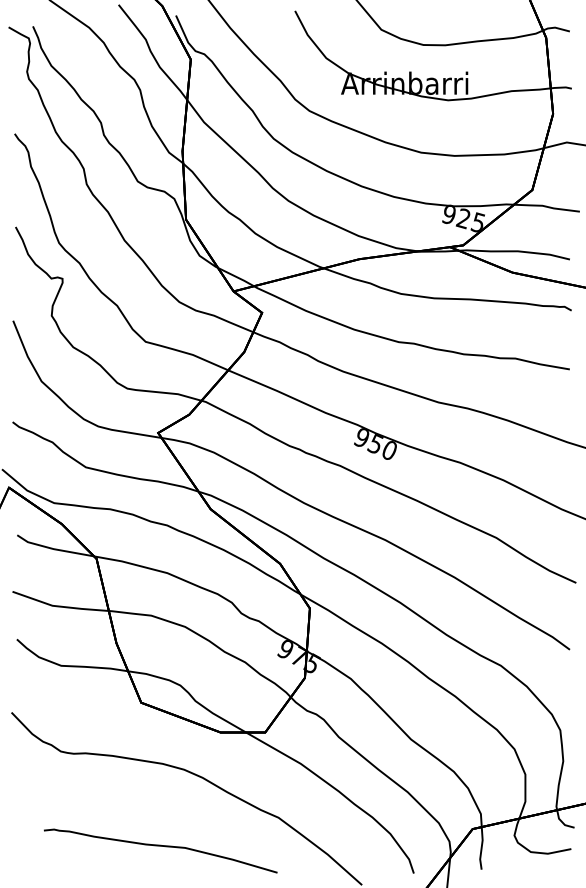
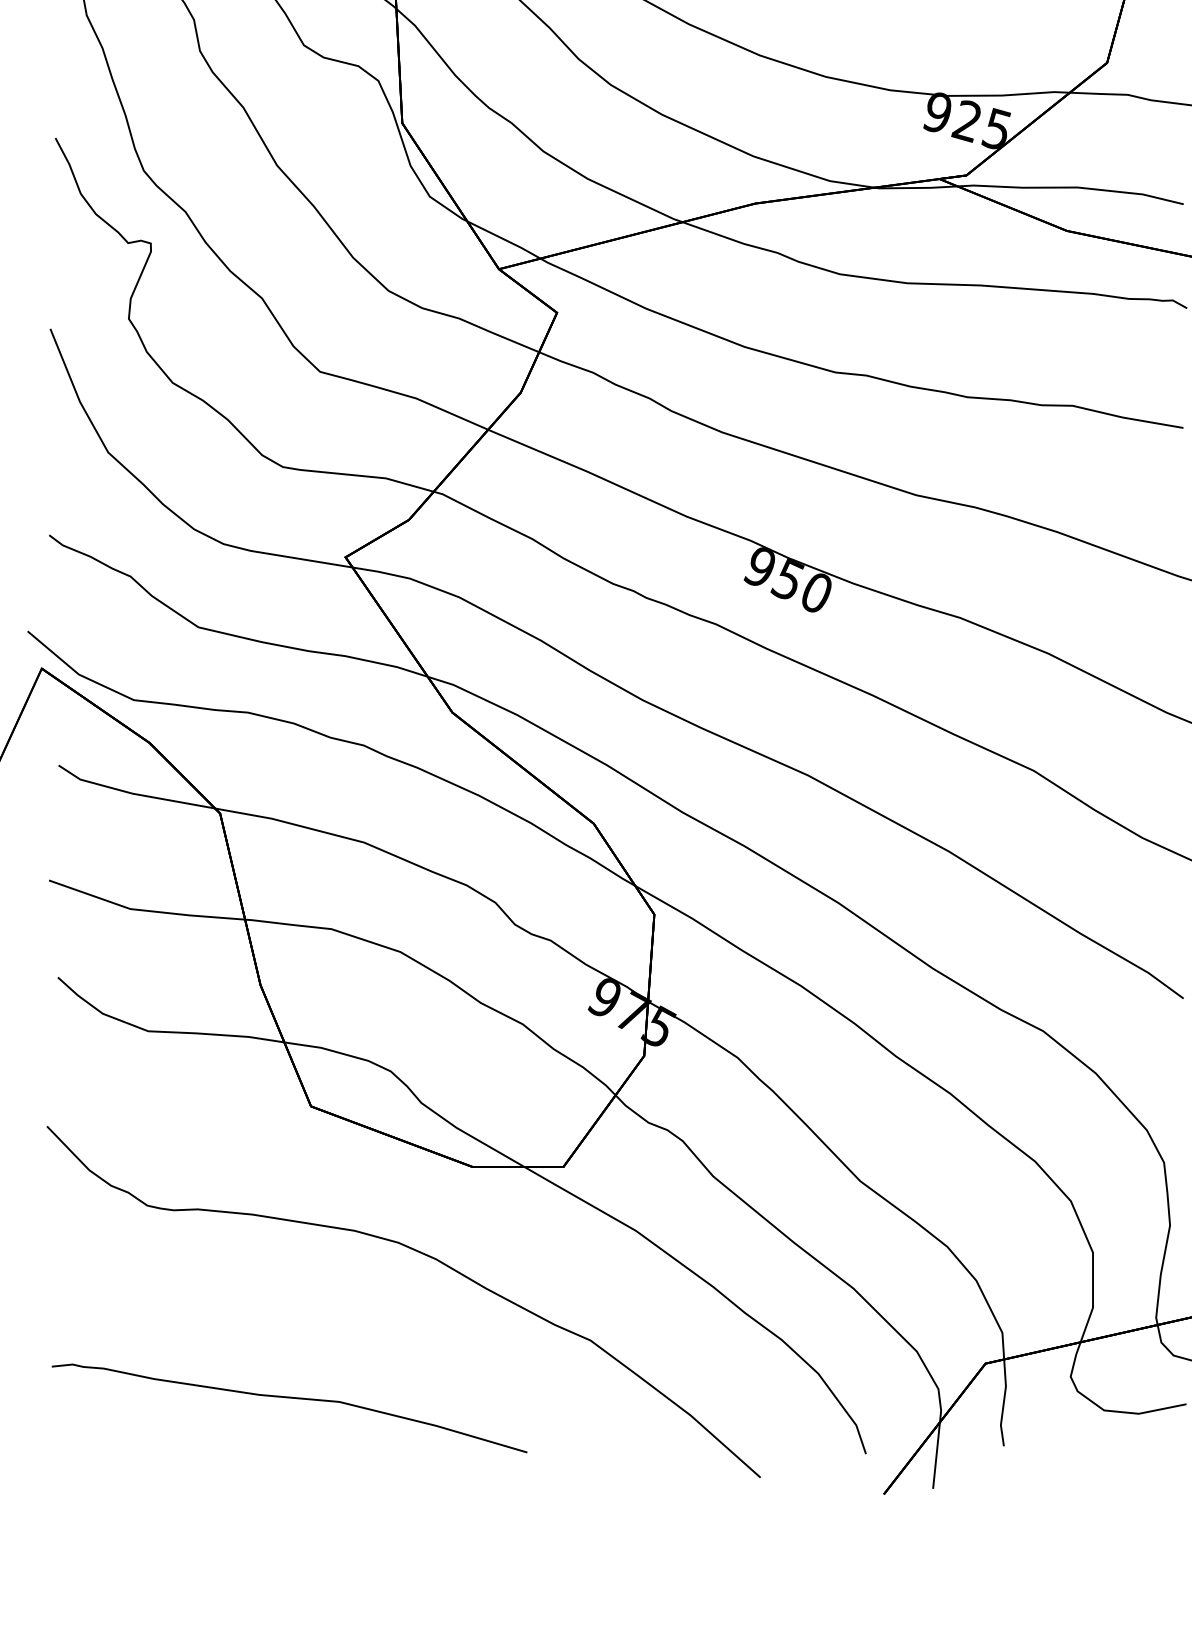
curve: (160, 846) -> (289, 1399), moved

